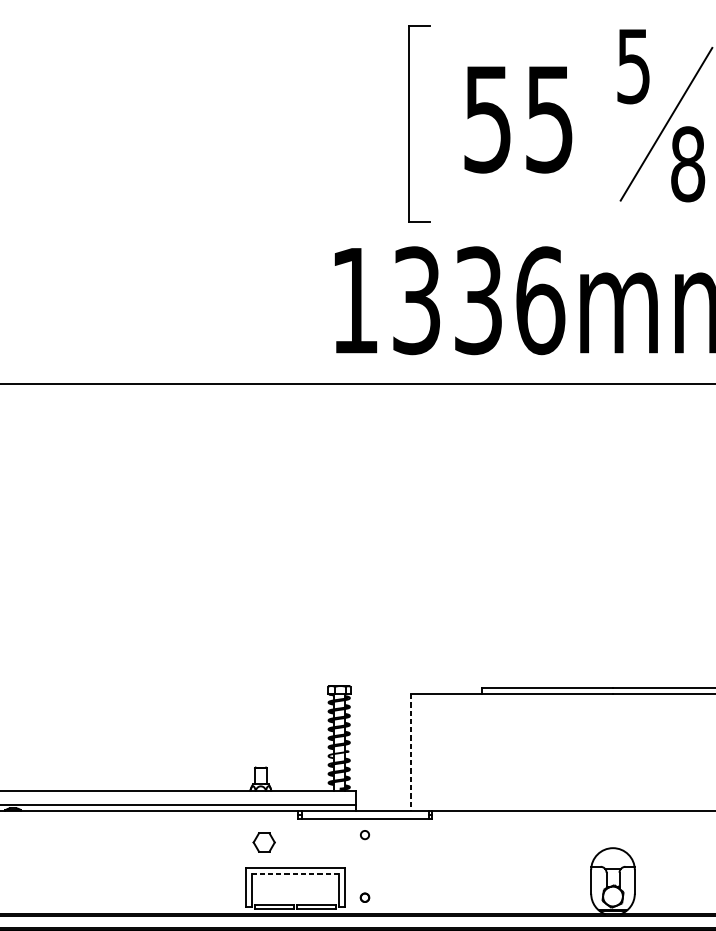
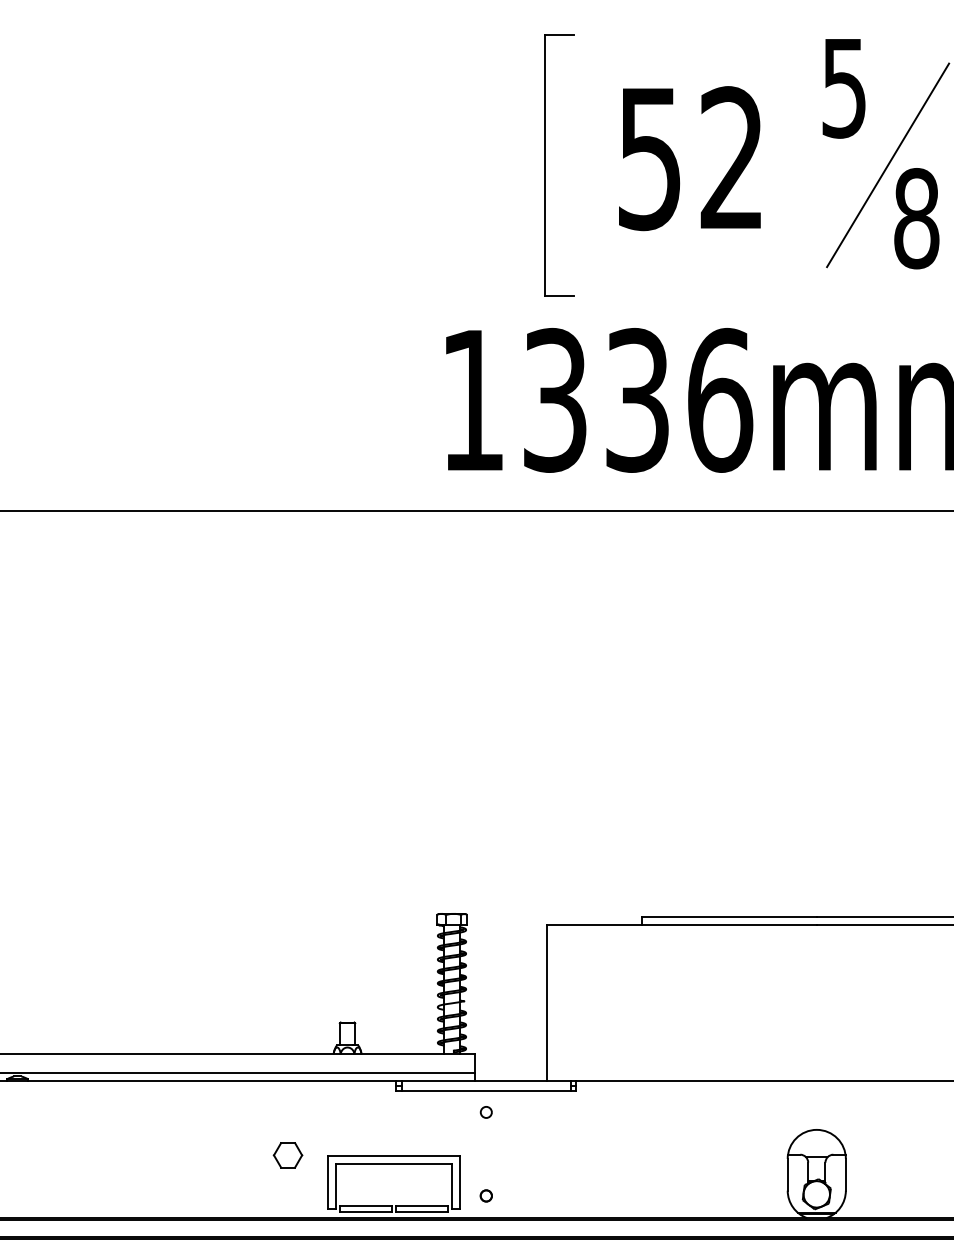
text: (549, 119) -> (731, 158), 55 -> 52
line: (410, 752) -> (547, 1002), dashed -> solid
part: (263, 842) -> (287, 1155), moved
line: (295, 873) -> (393, 1163), dashed -> solid

